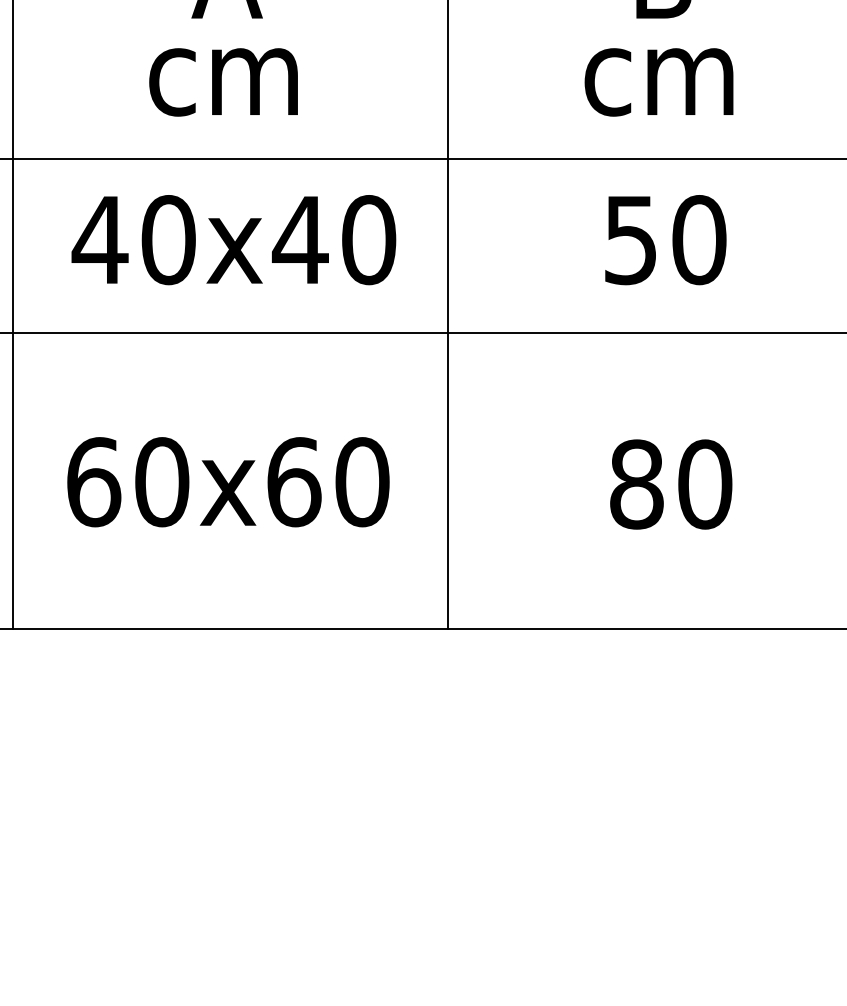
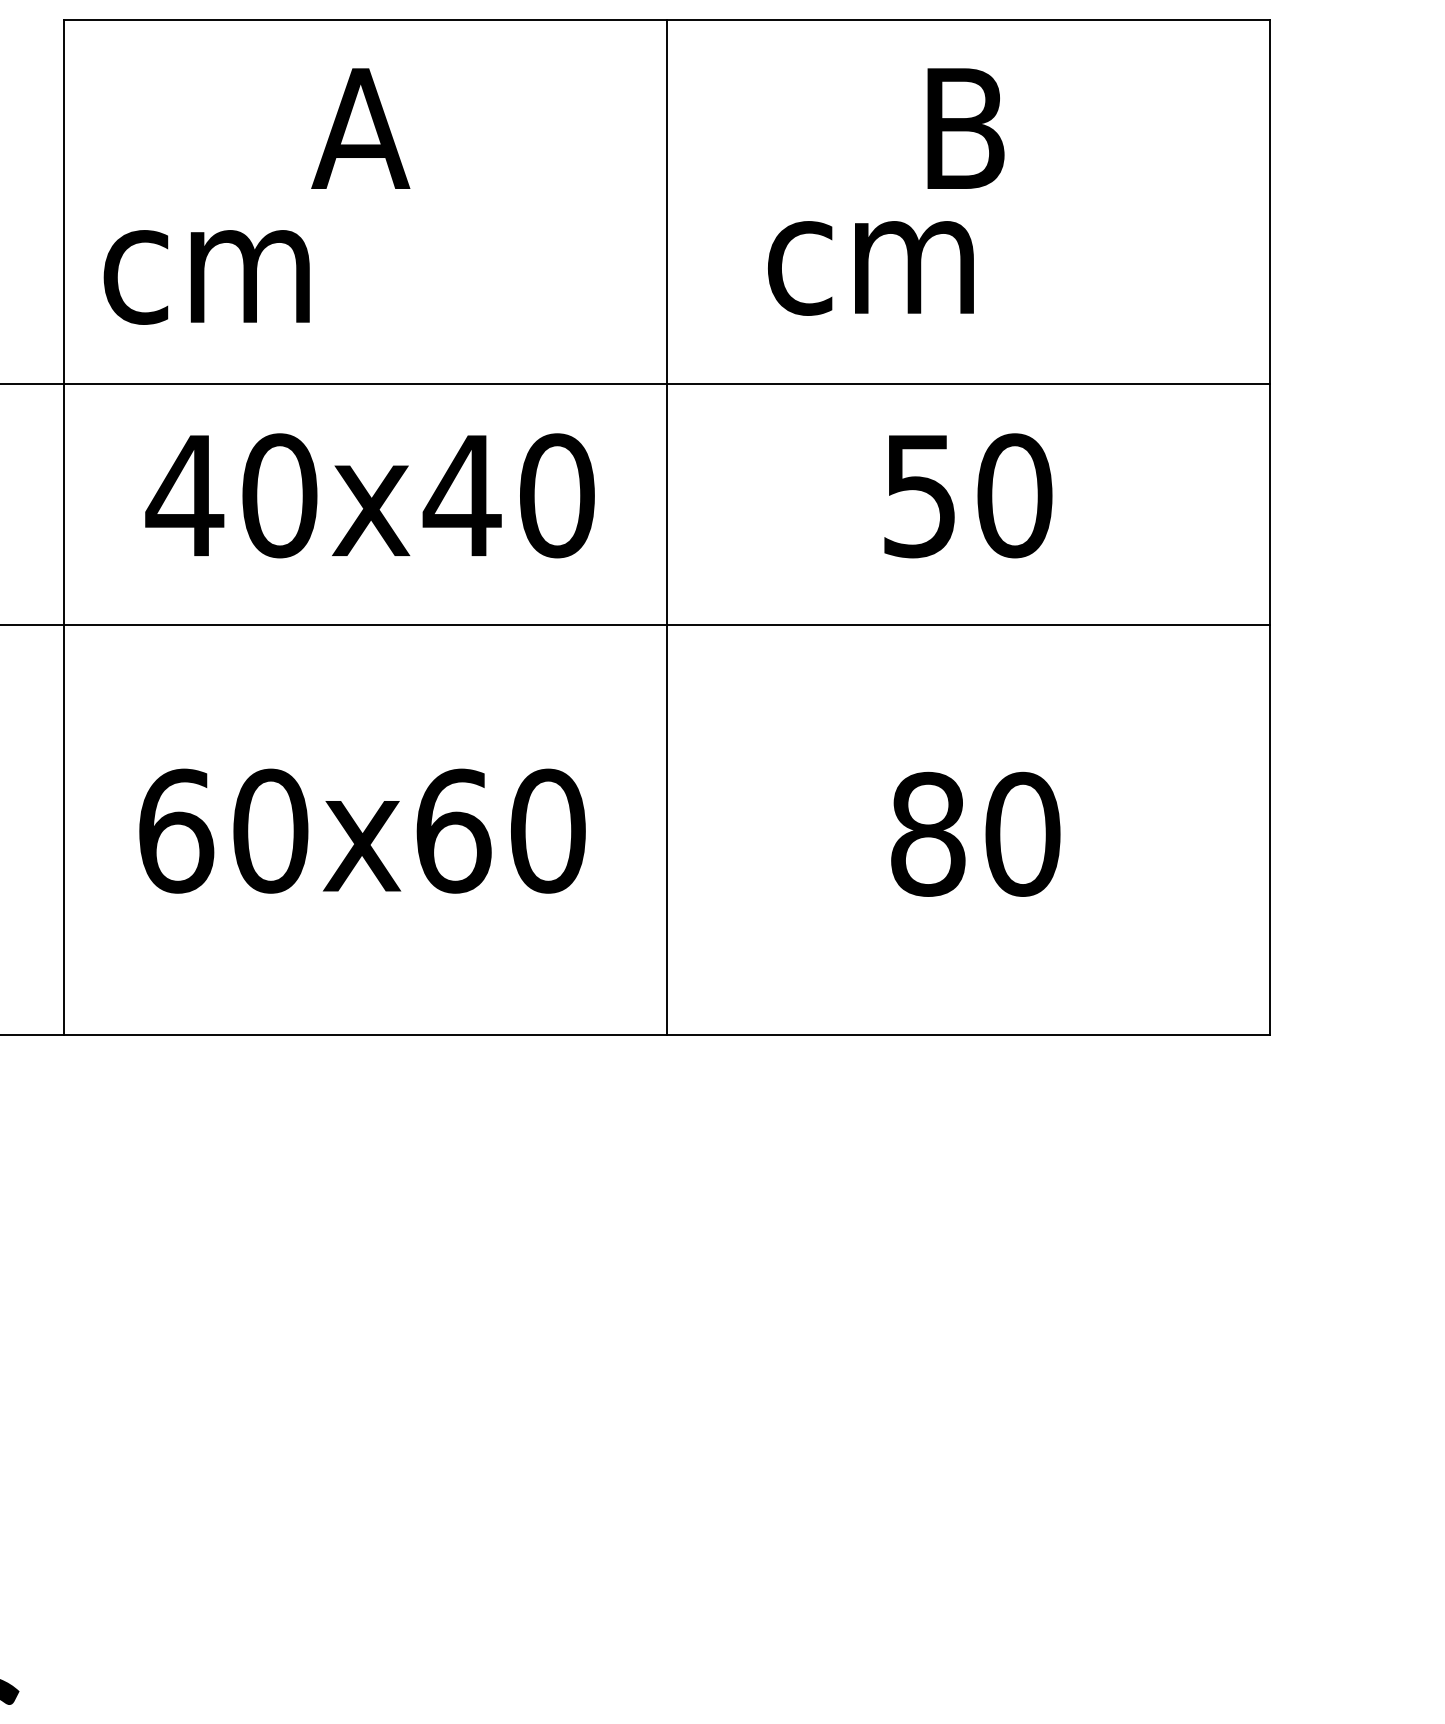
text: (223, 82) -> (206, 277), moved
text: (658, 82) -> (870, 268), moved

